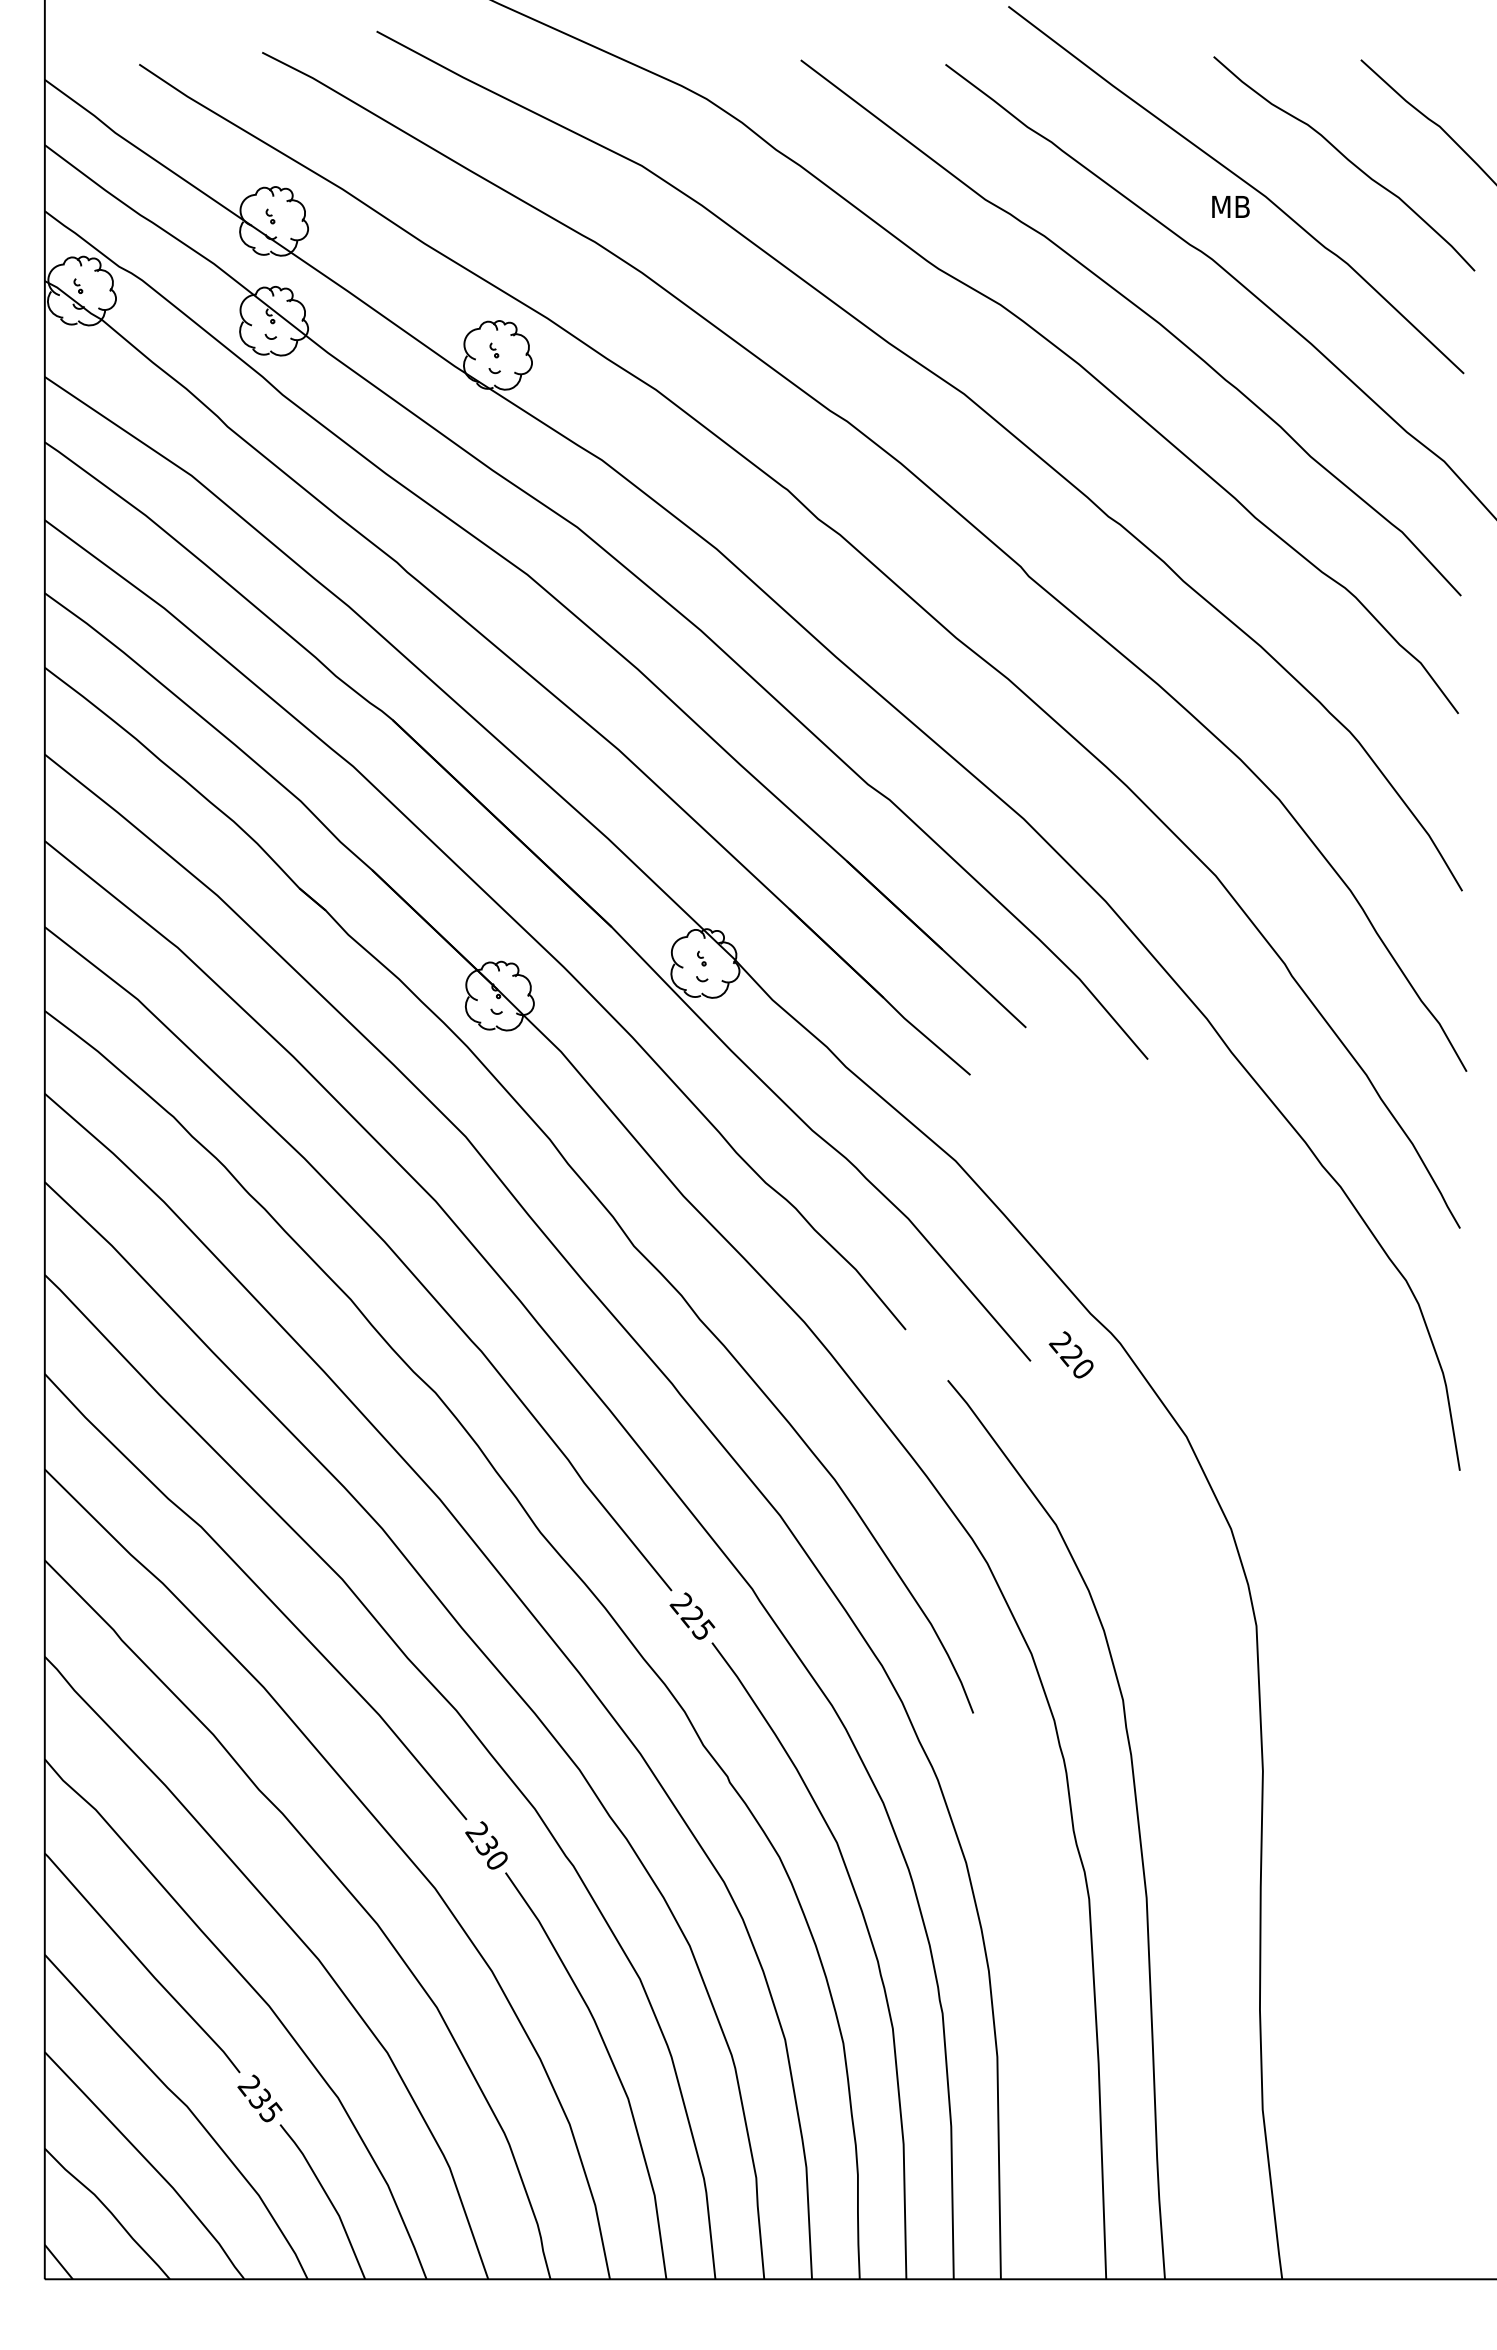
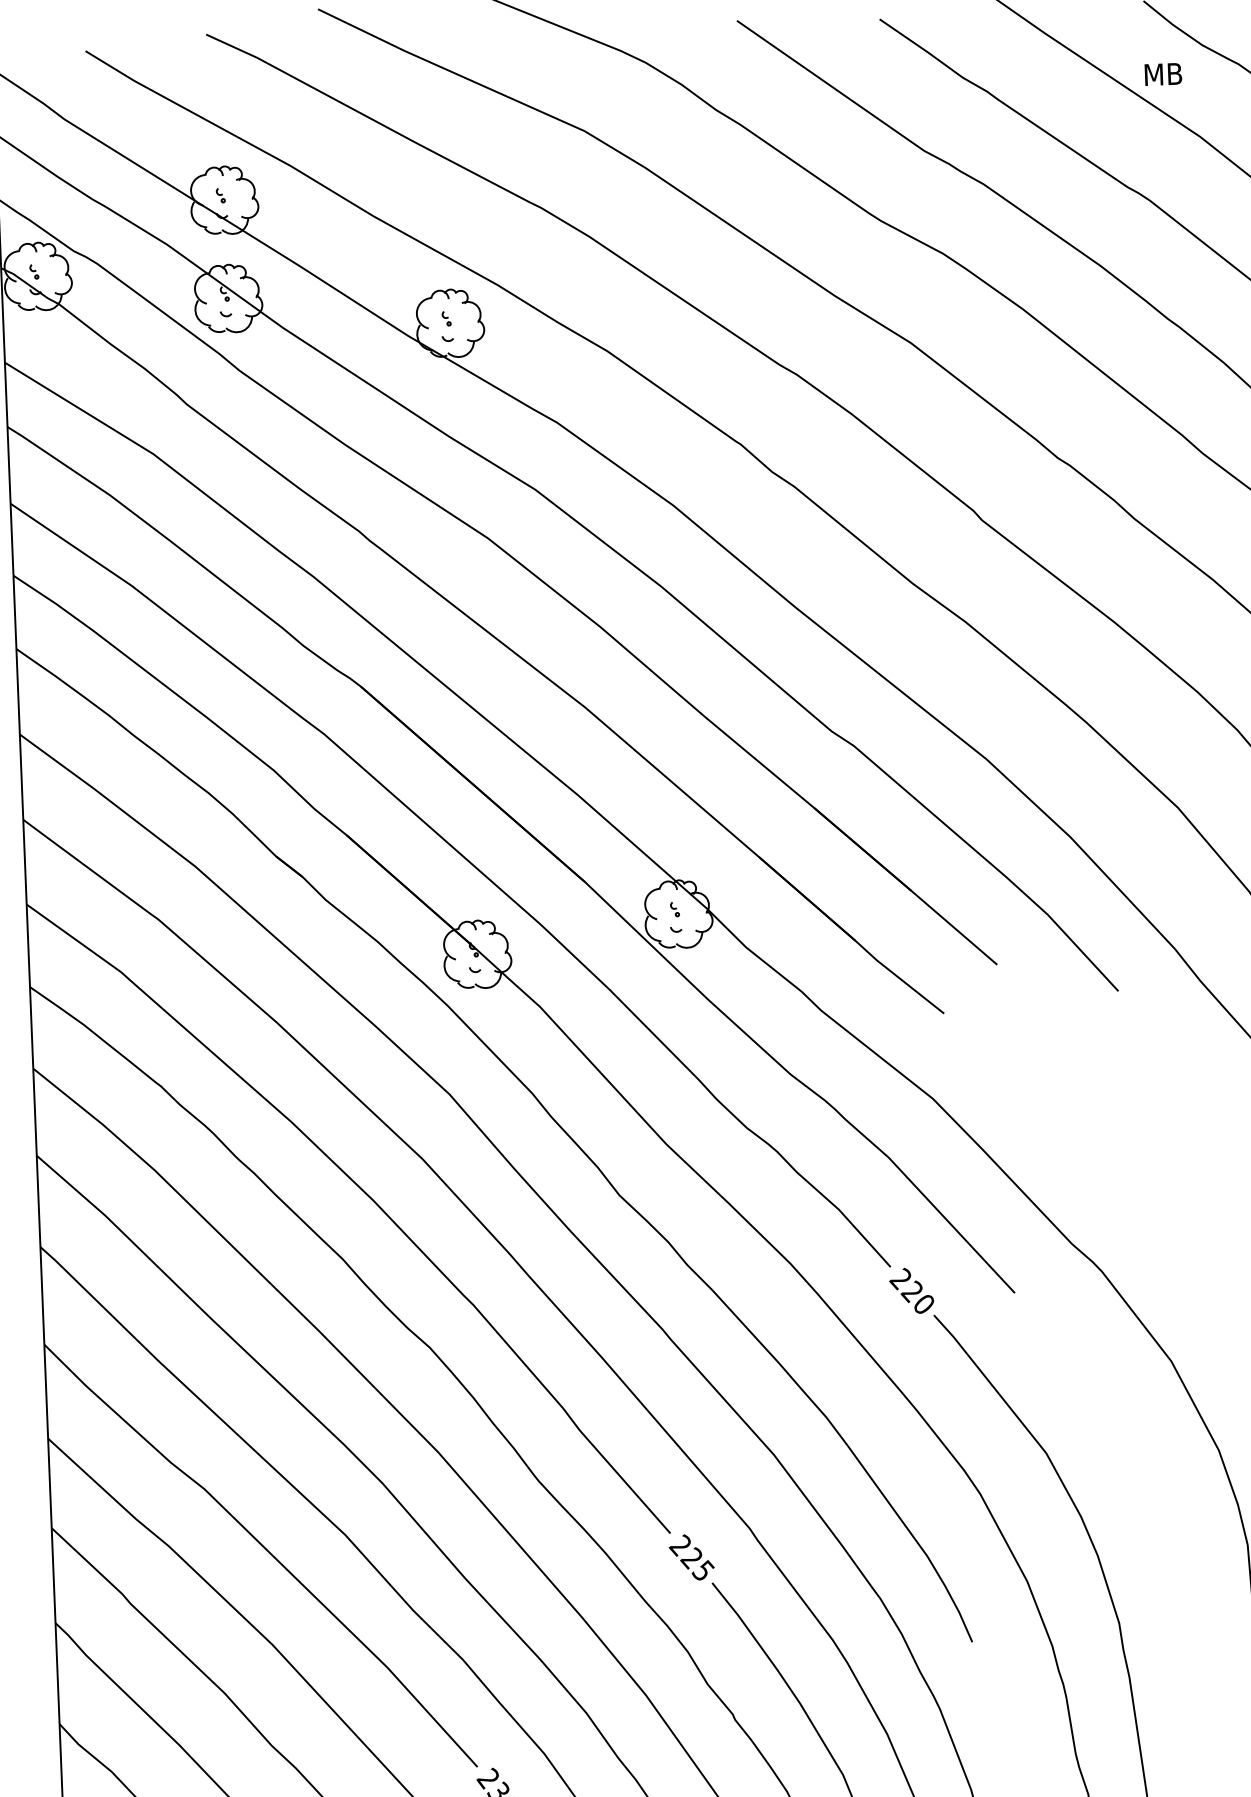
text: (1230, 206) -> (1162, 74), moved
text: (1070, 1354) -> (910, 1290), moved

